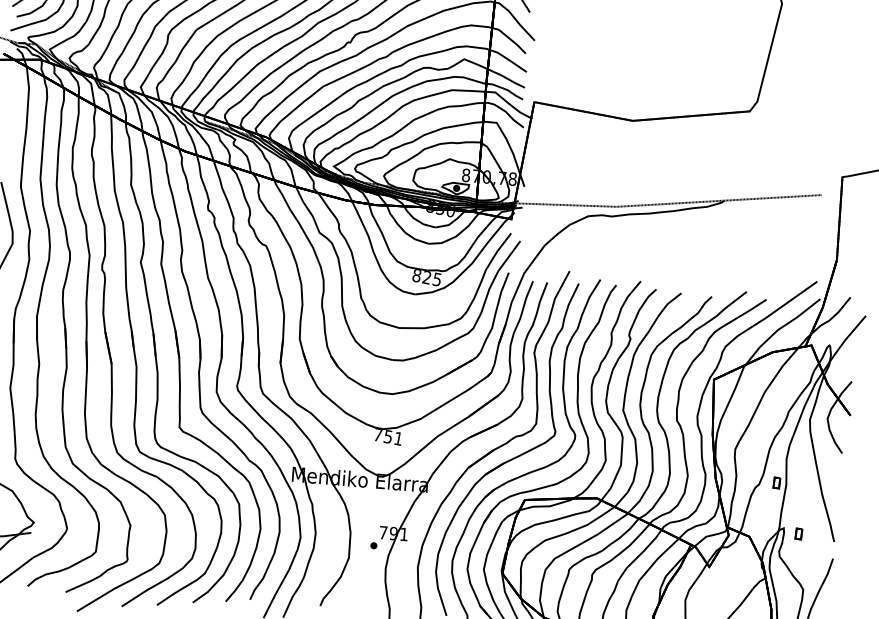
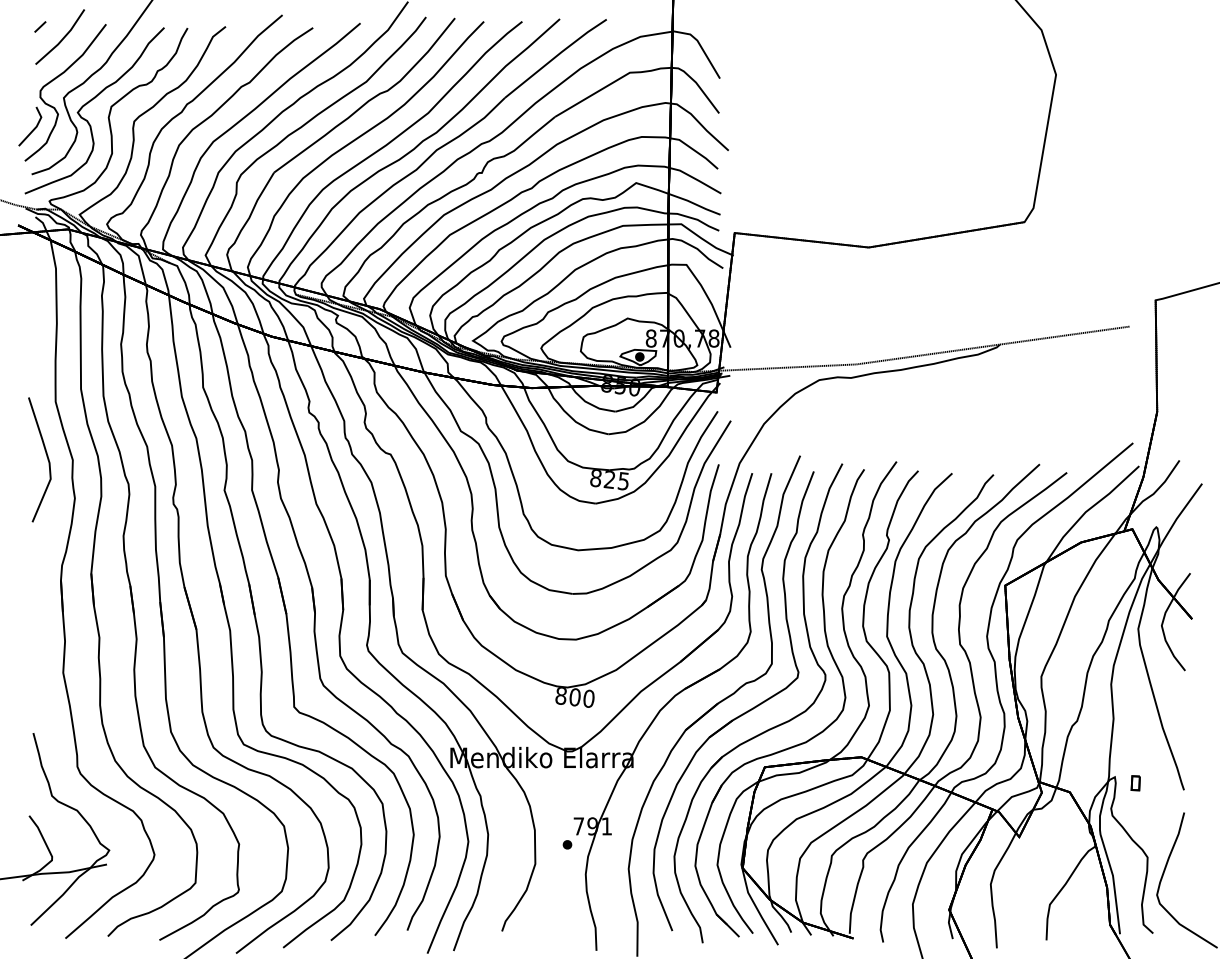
text: (387, 436) -> (574, 697), 751 -> 800
part: (776, 483) -> (1100, 717), removed

